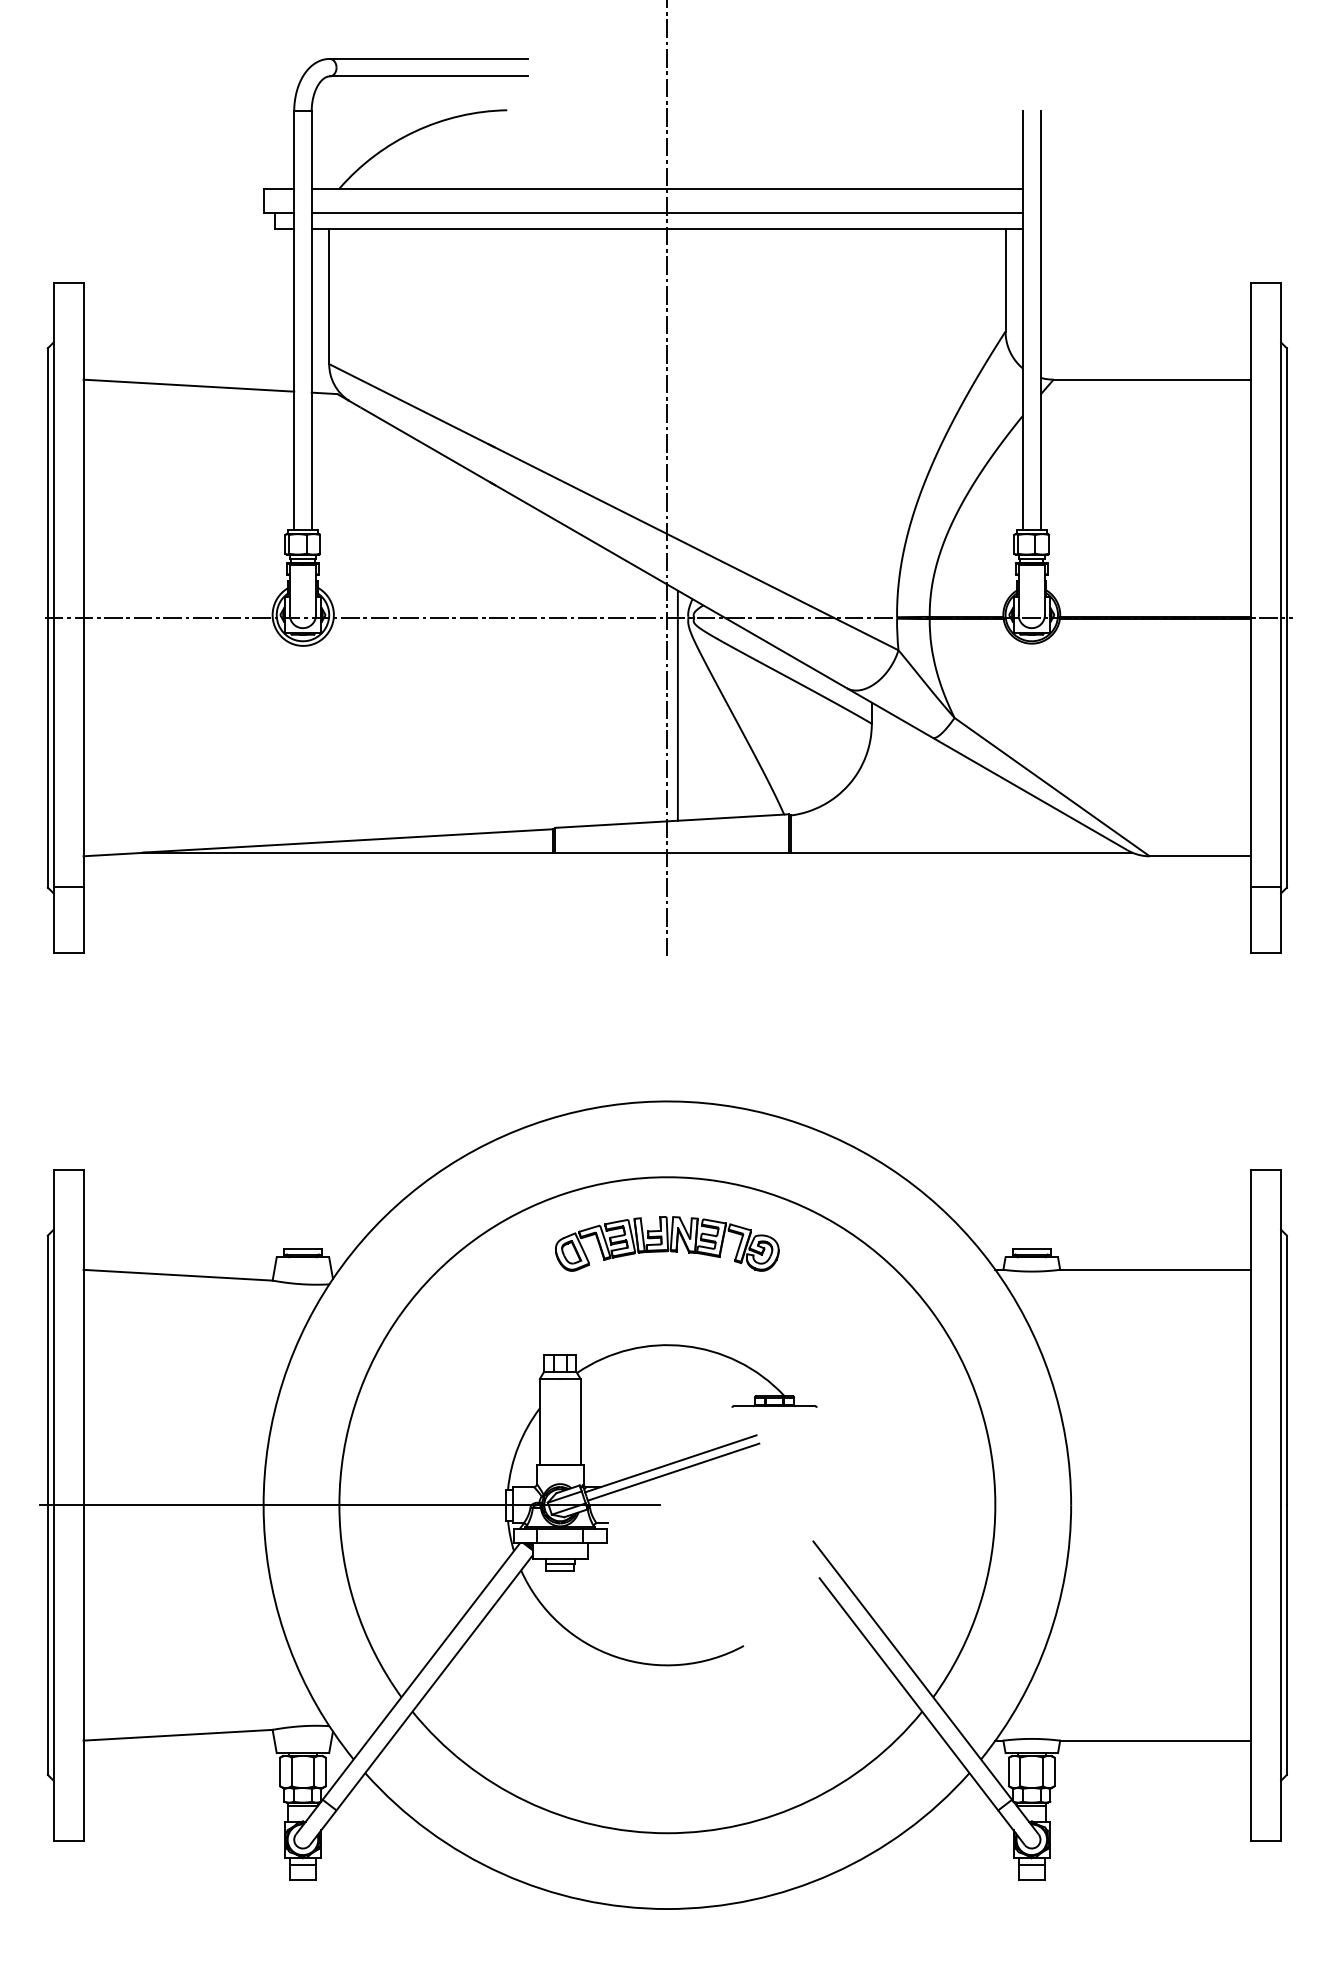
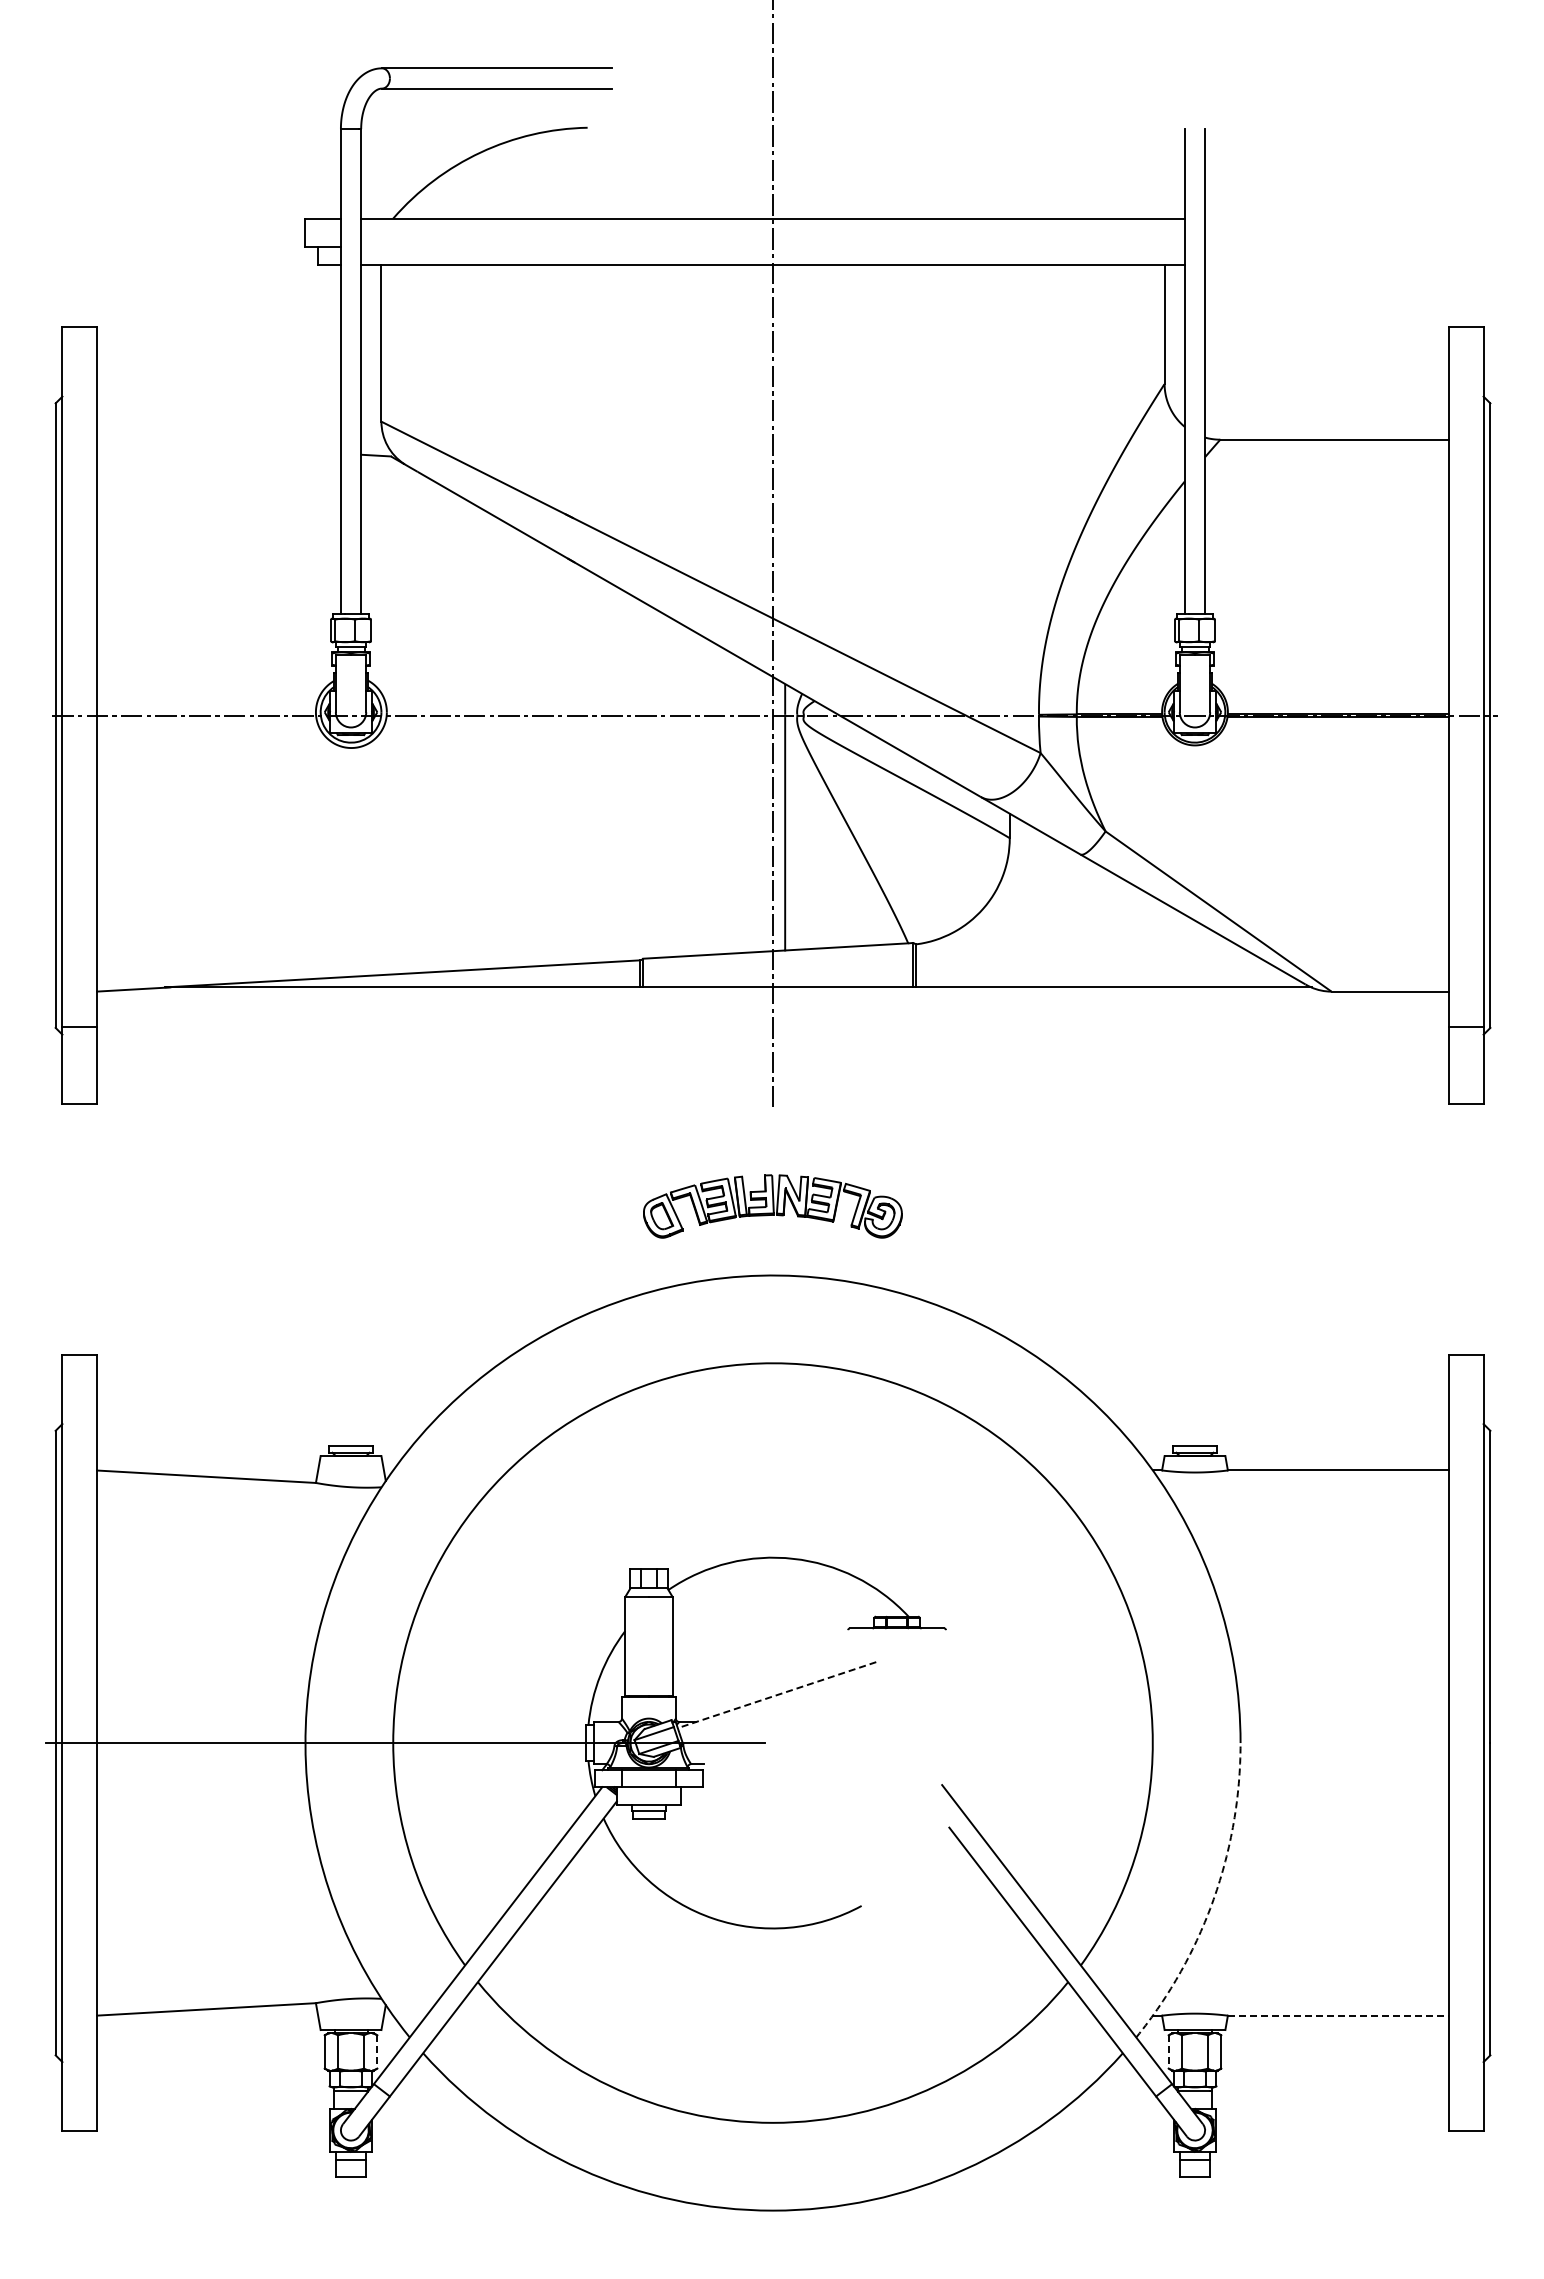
line: (666, 213) -> (772, 247), removed
line: (188, 385) -> (218, 446), removed
part: (666, 1243) -> (772, 1206), moved
line: (671, 1464) -> (777, 1695), solid -> dashed
line: (672, 1471) -> (779, 1704), removed
arc: (1047, 1640) -> (1213, 1899), solid -> dashed
line: (1155, 1740) -> (1338, 2015), solid -> dashed
line: (325, 1771) -> (377, 2051), solid -> dashed
line: (1008, 1771) -> (1168, 2051), solid -> dashed

